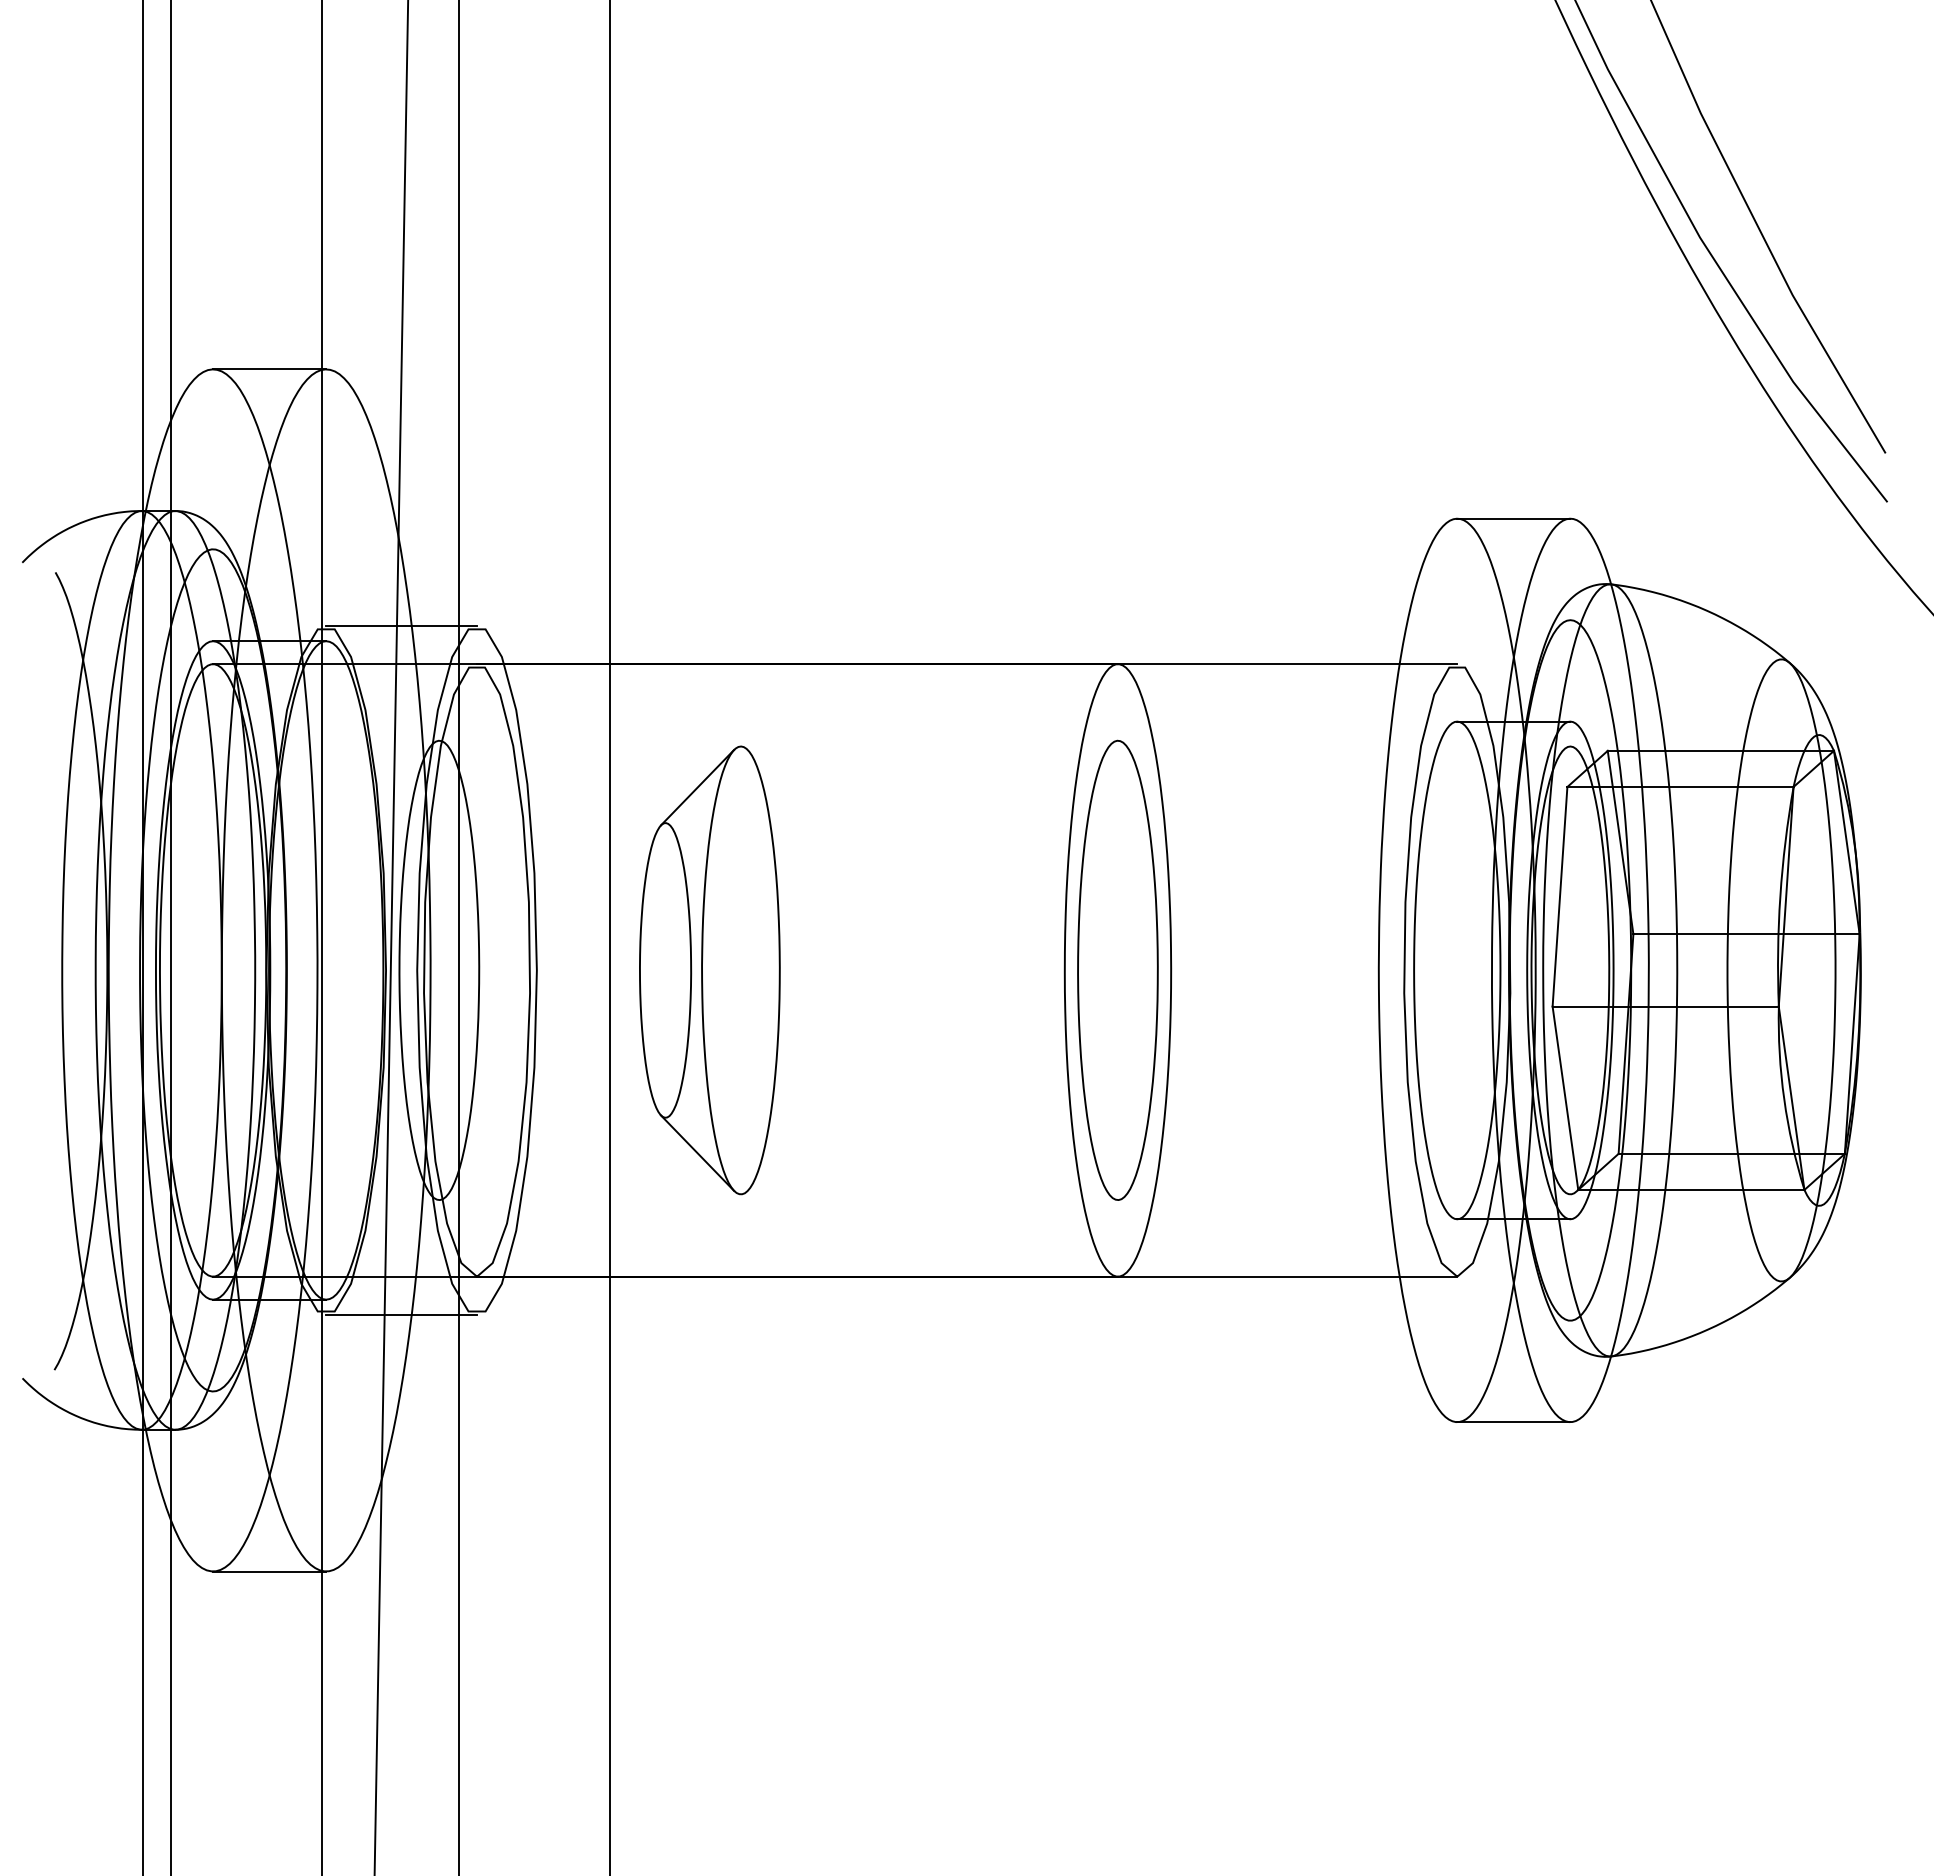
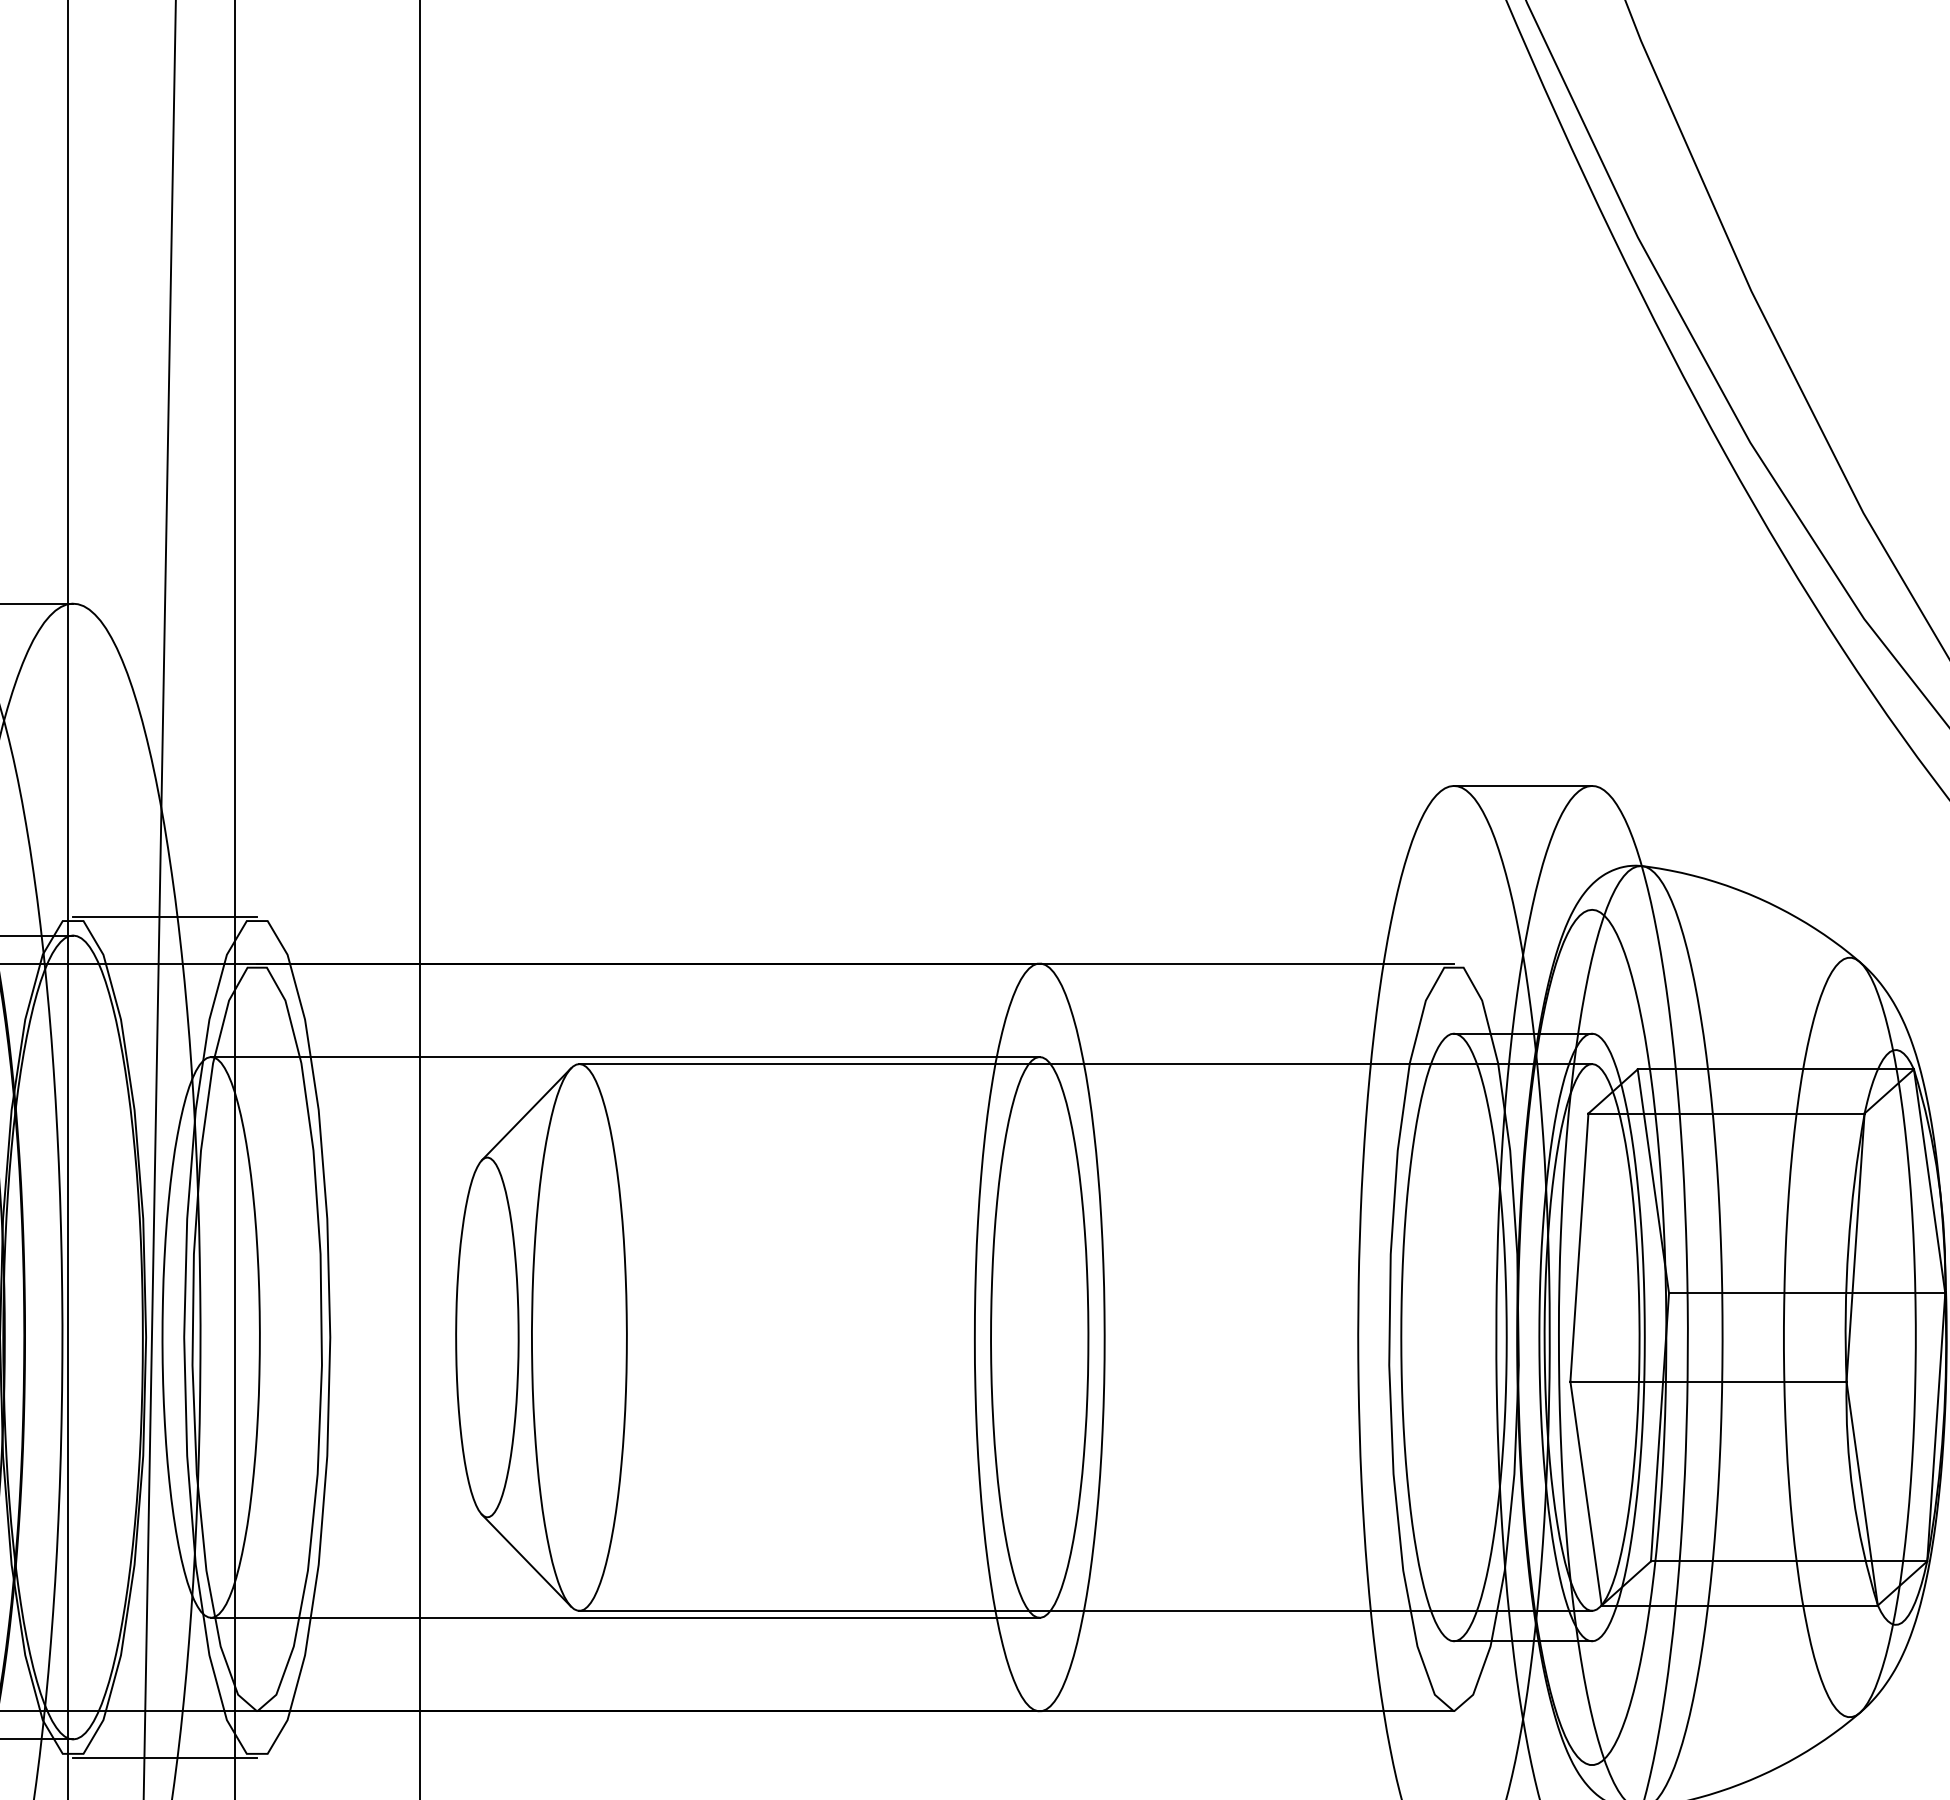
line: (778, 740) -> (625, 1056), added
line: (1155, 746) -> (1085, 1064), added
line: (1155, 1194) -> (1085, 1611), added
line: (778, 1200) -> (625, 1618), added

